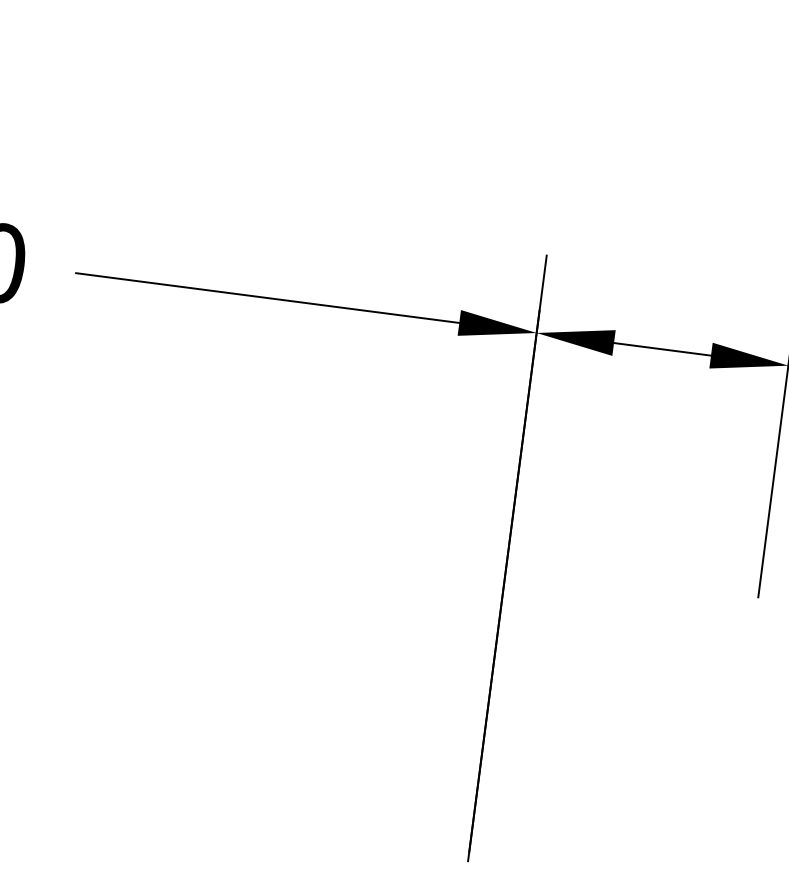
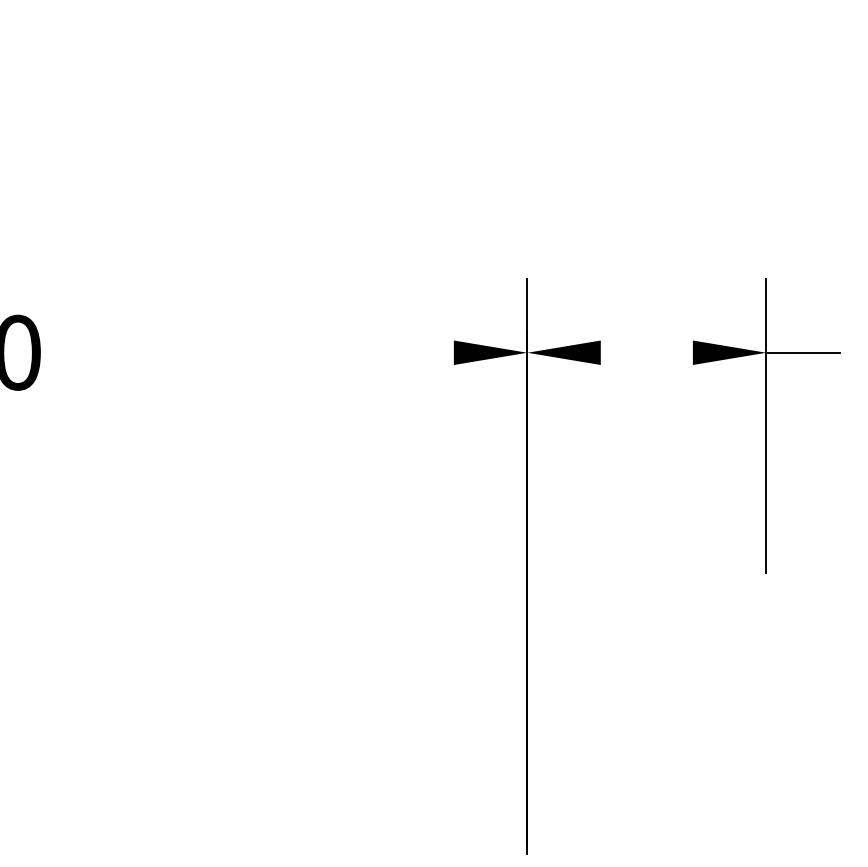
line: (267, 297) -> (271, 352), removed
line: (662, 349) -> (646, 352), removed

